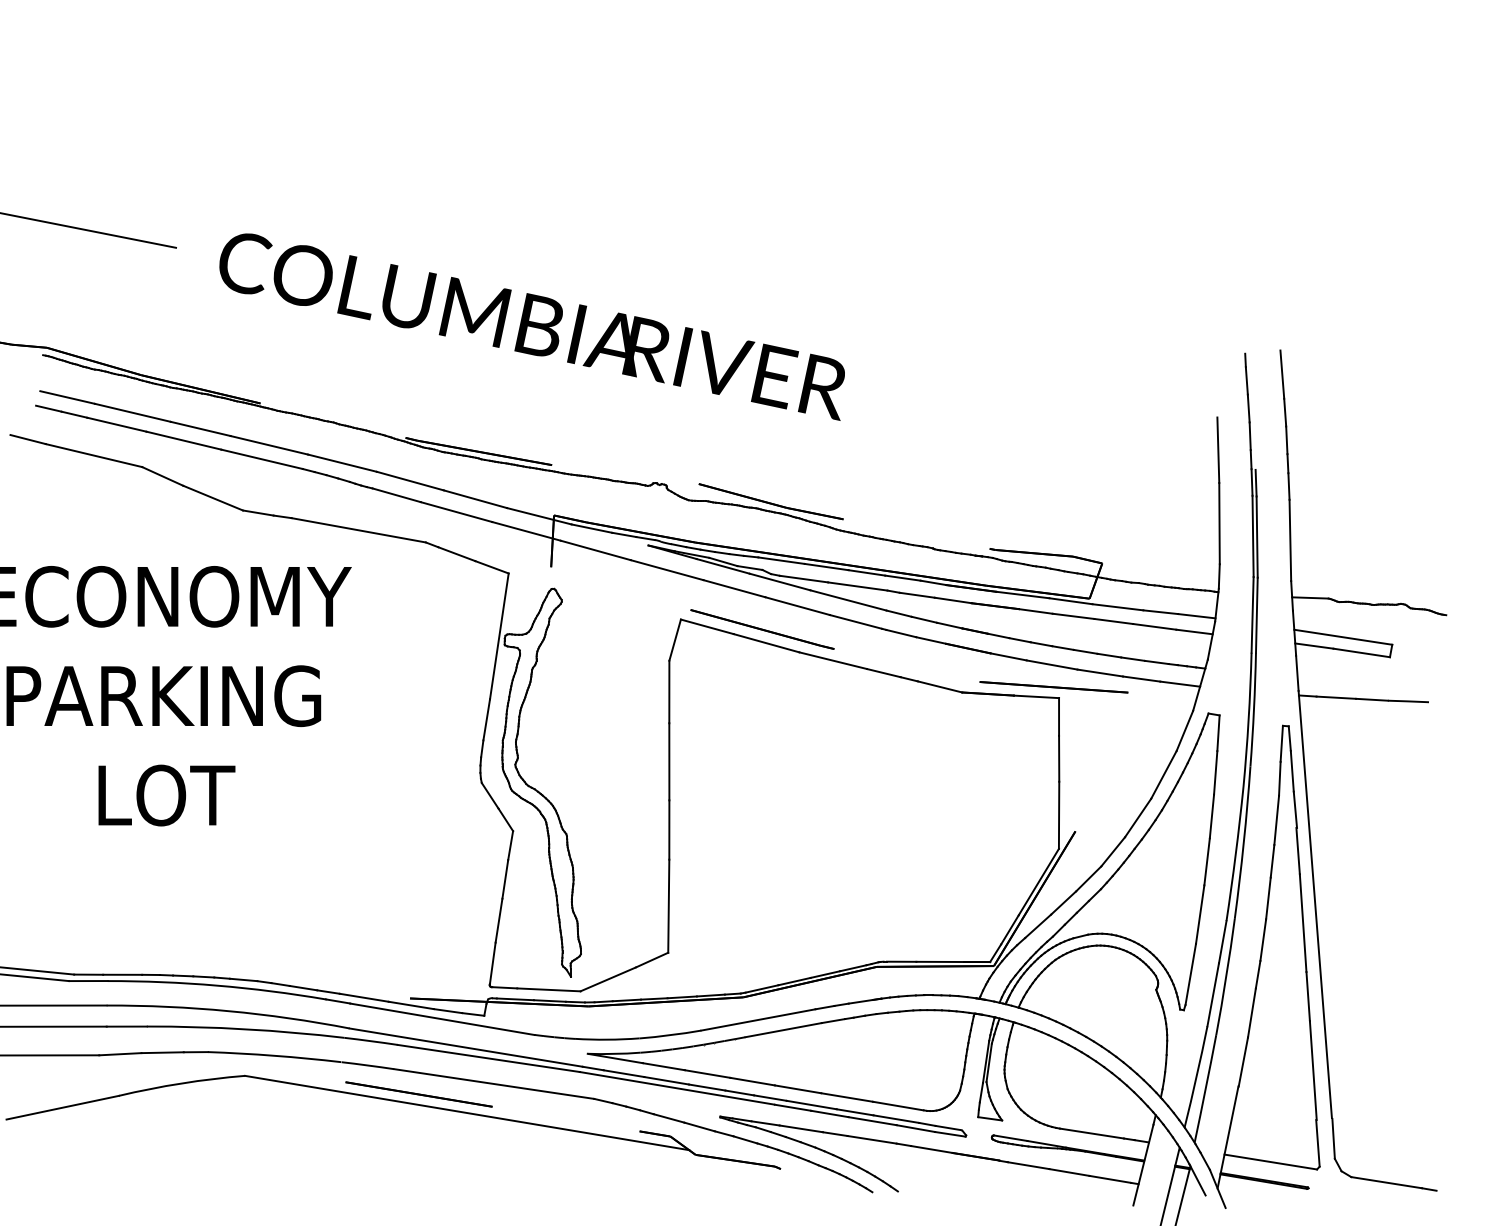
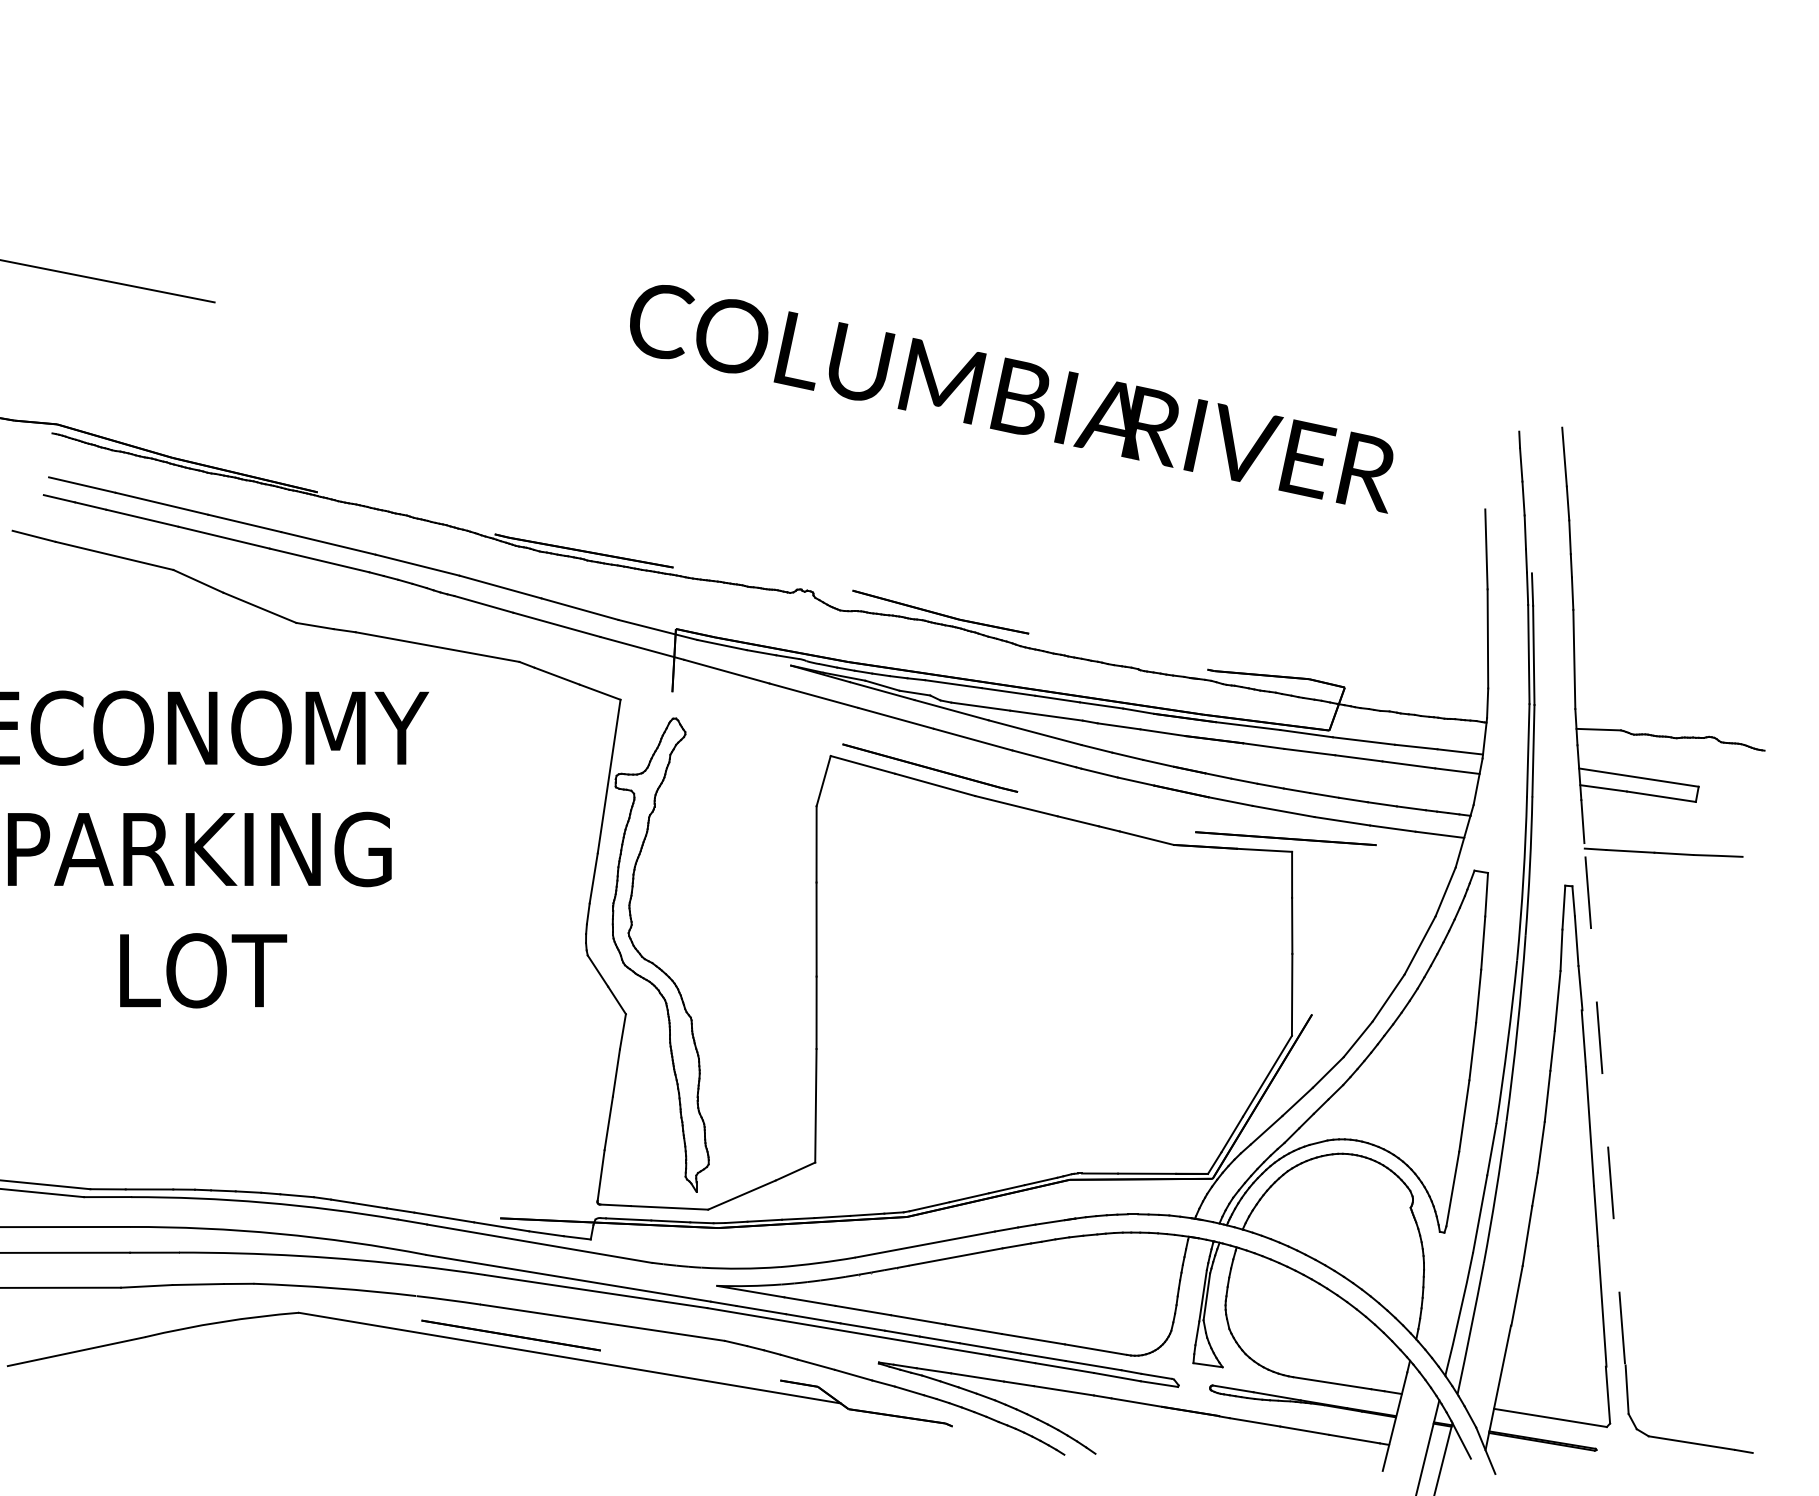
text: (531, 326) -> (1010, 398), moved
line: (1315, 903) -> (1605, 1102), solid -> dashed

